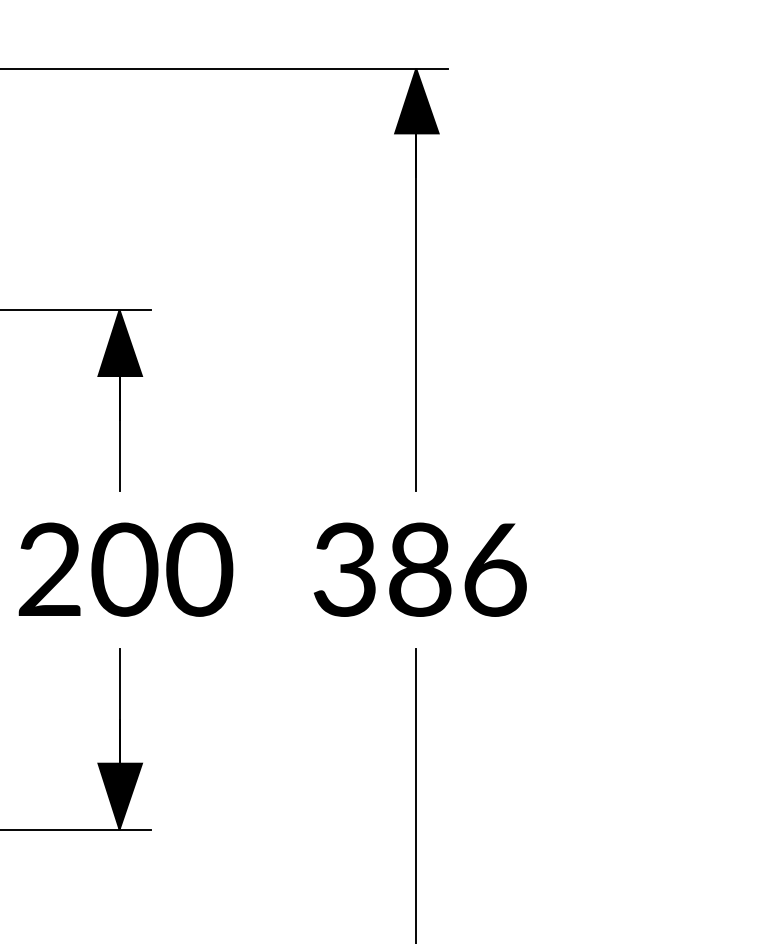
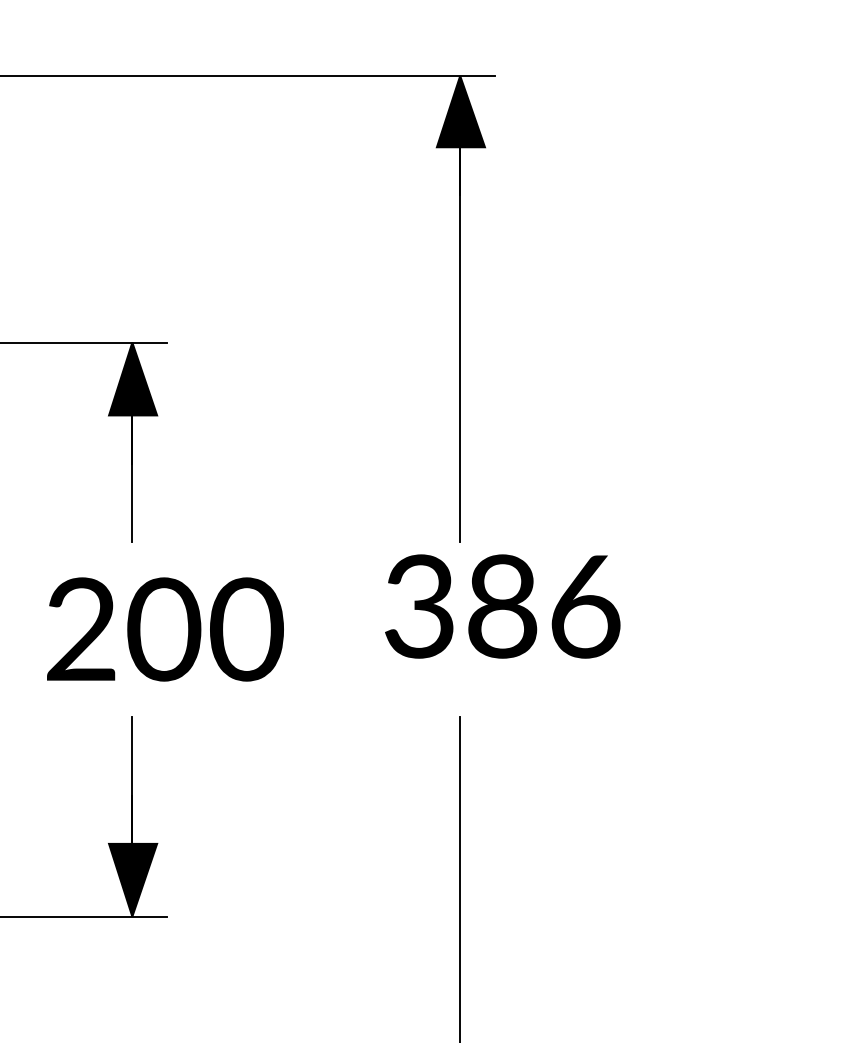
text: (126, 569) -> (165, 629), moved
text: (420, 569) -> (502, 606), moved

